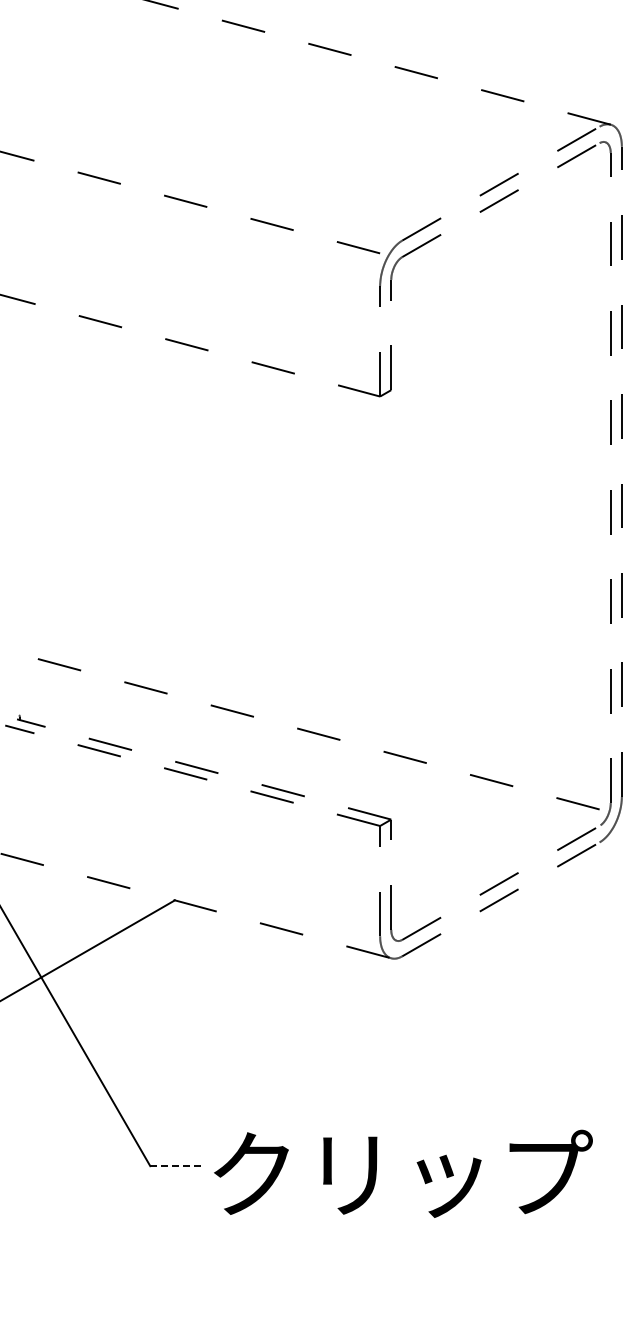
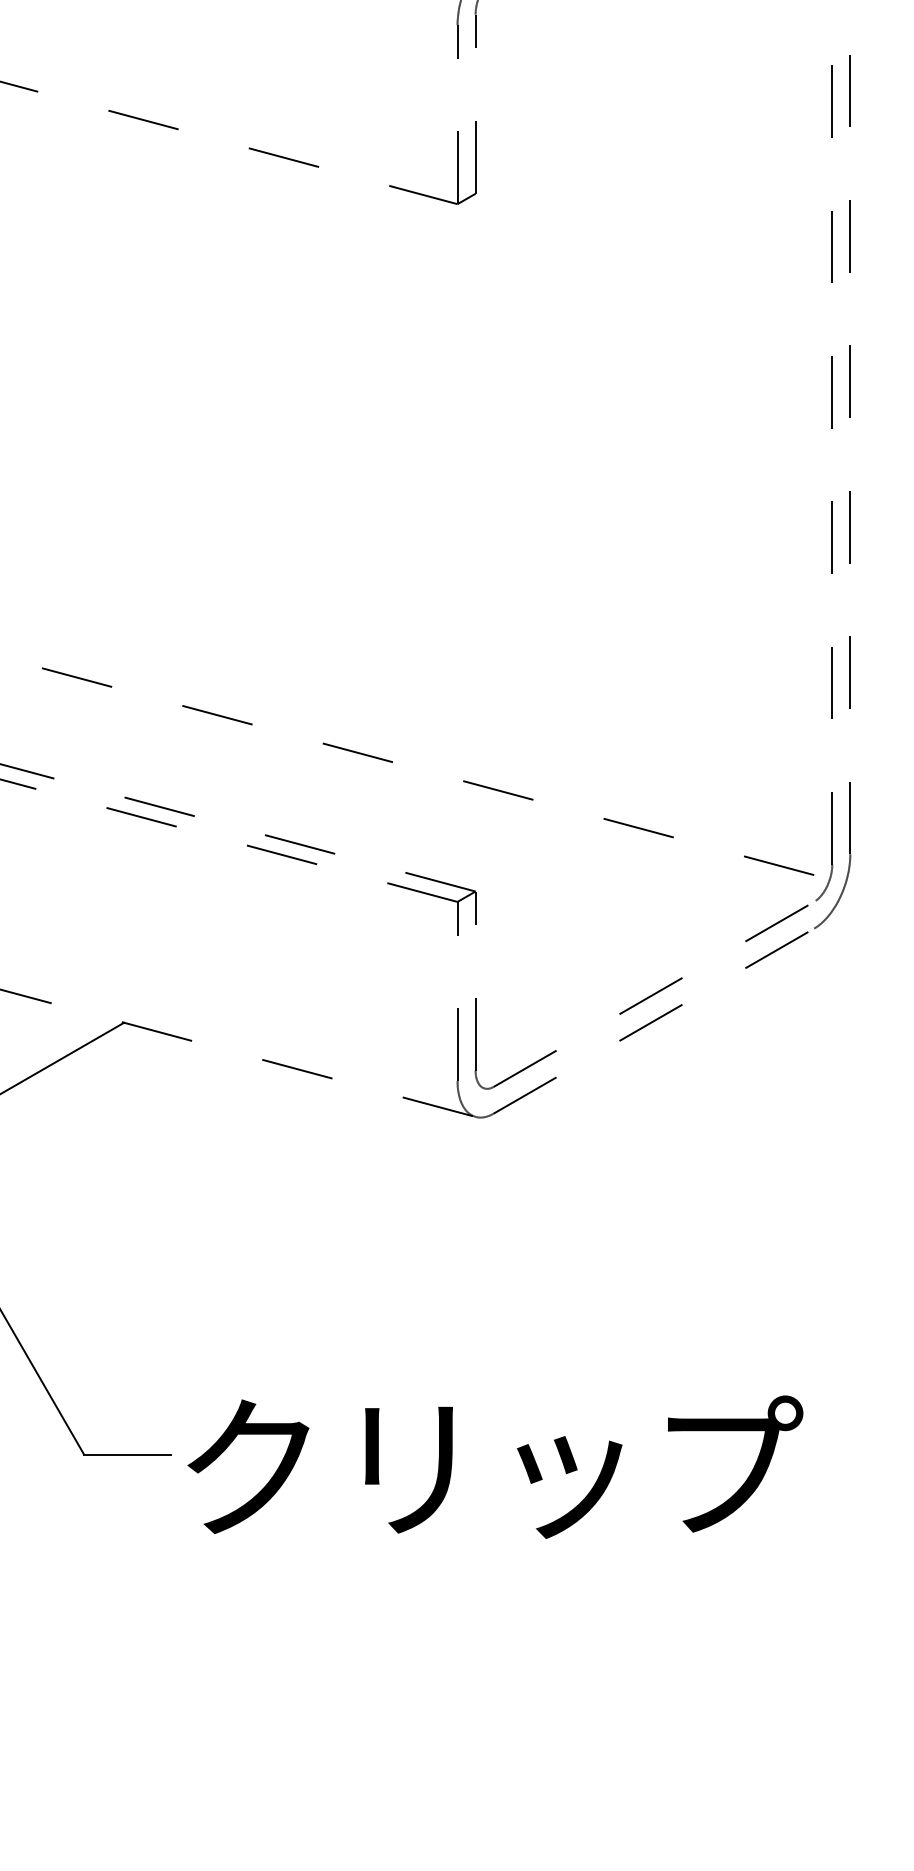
line: (177, 1166) -> (128, 1455), dashed -> solid

